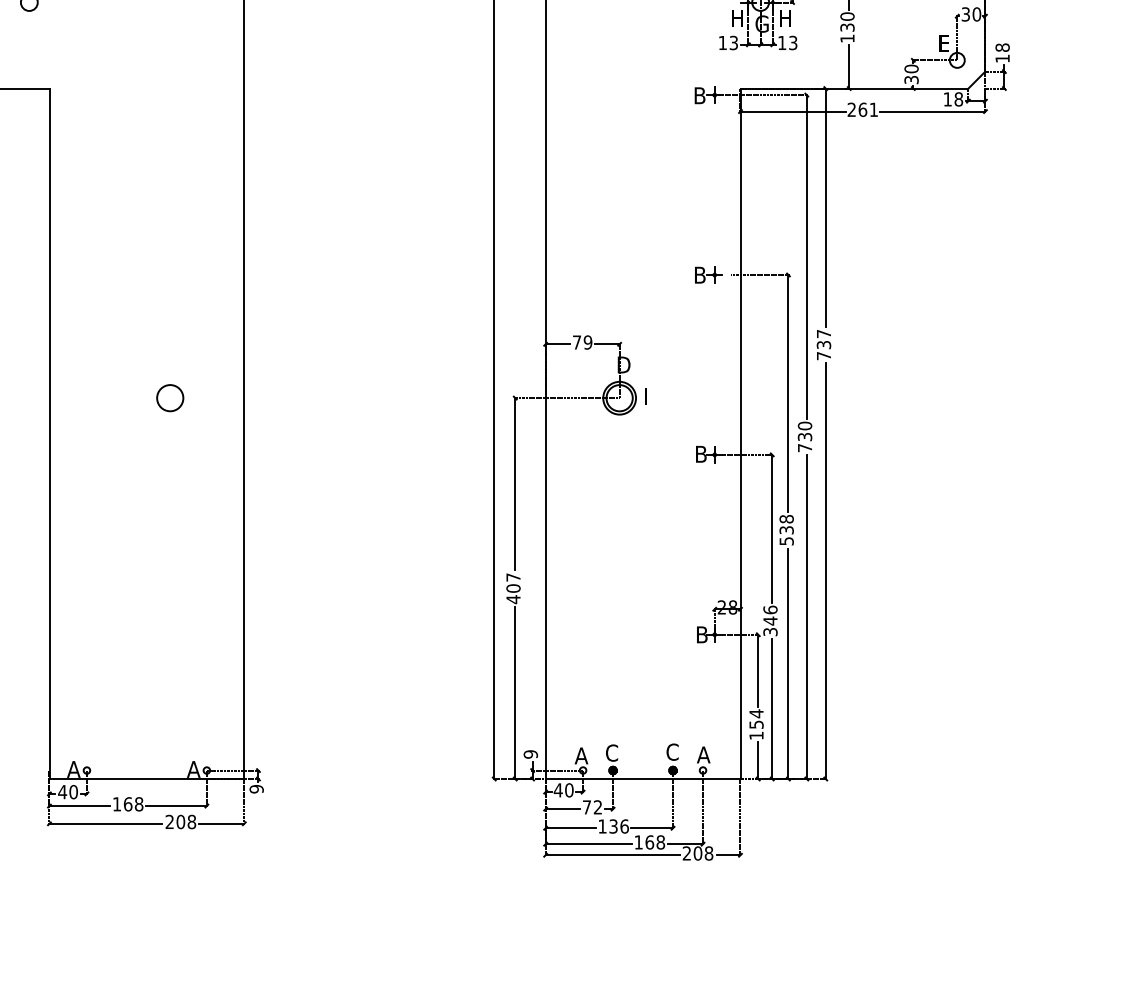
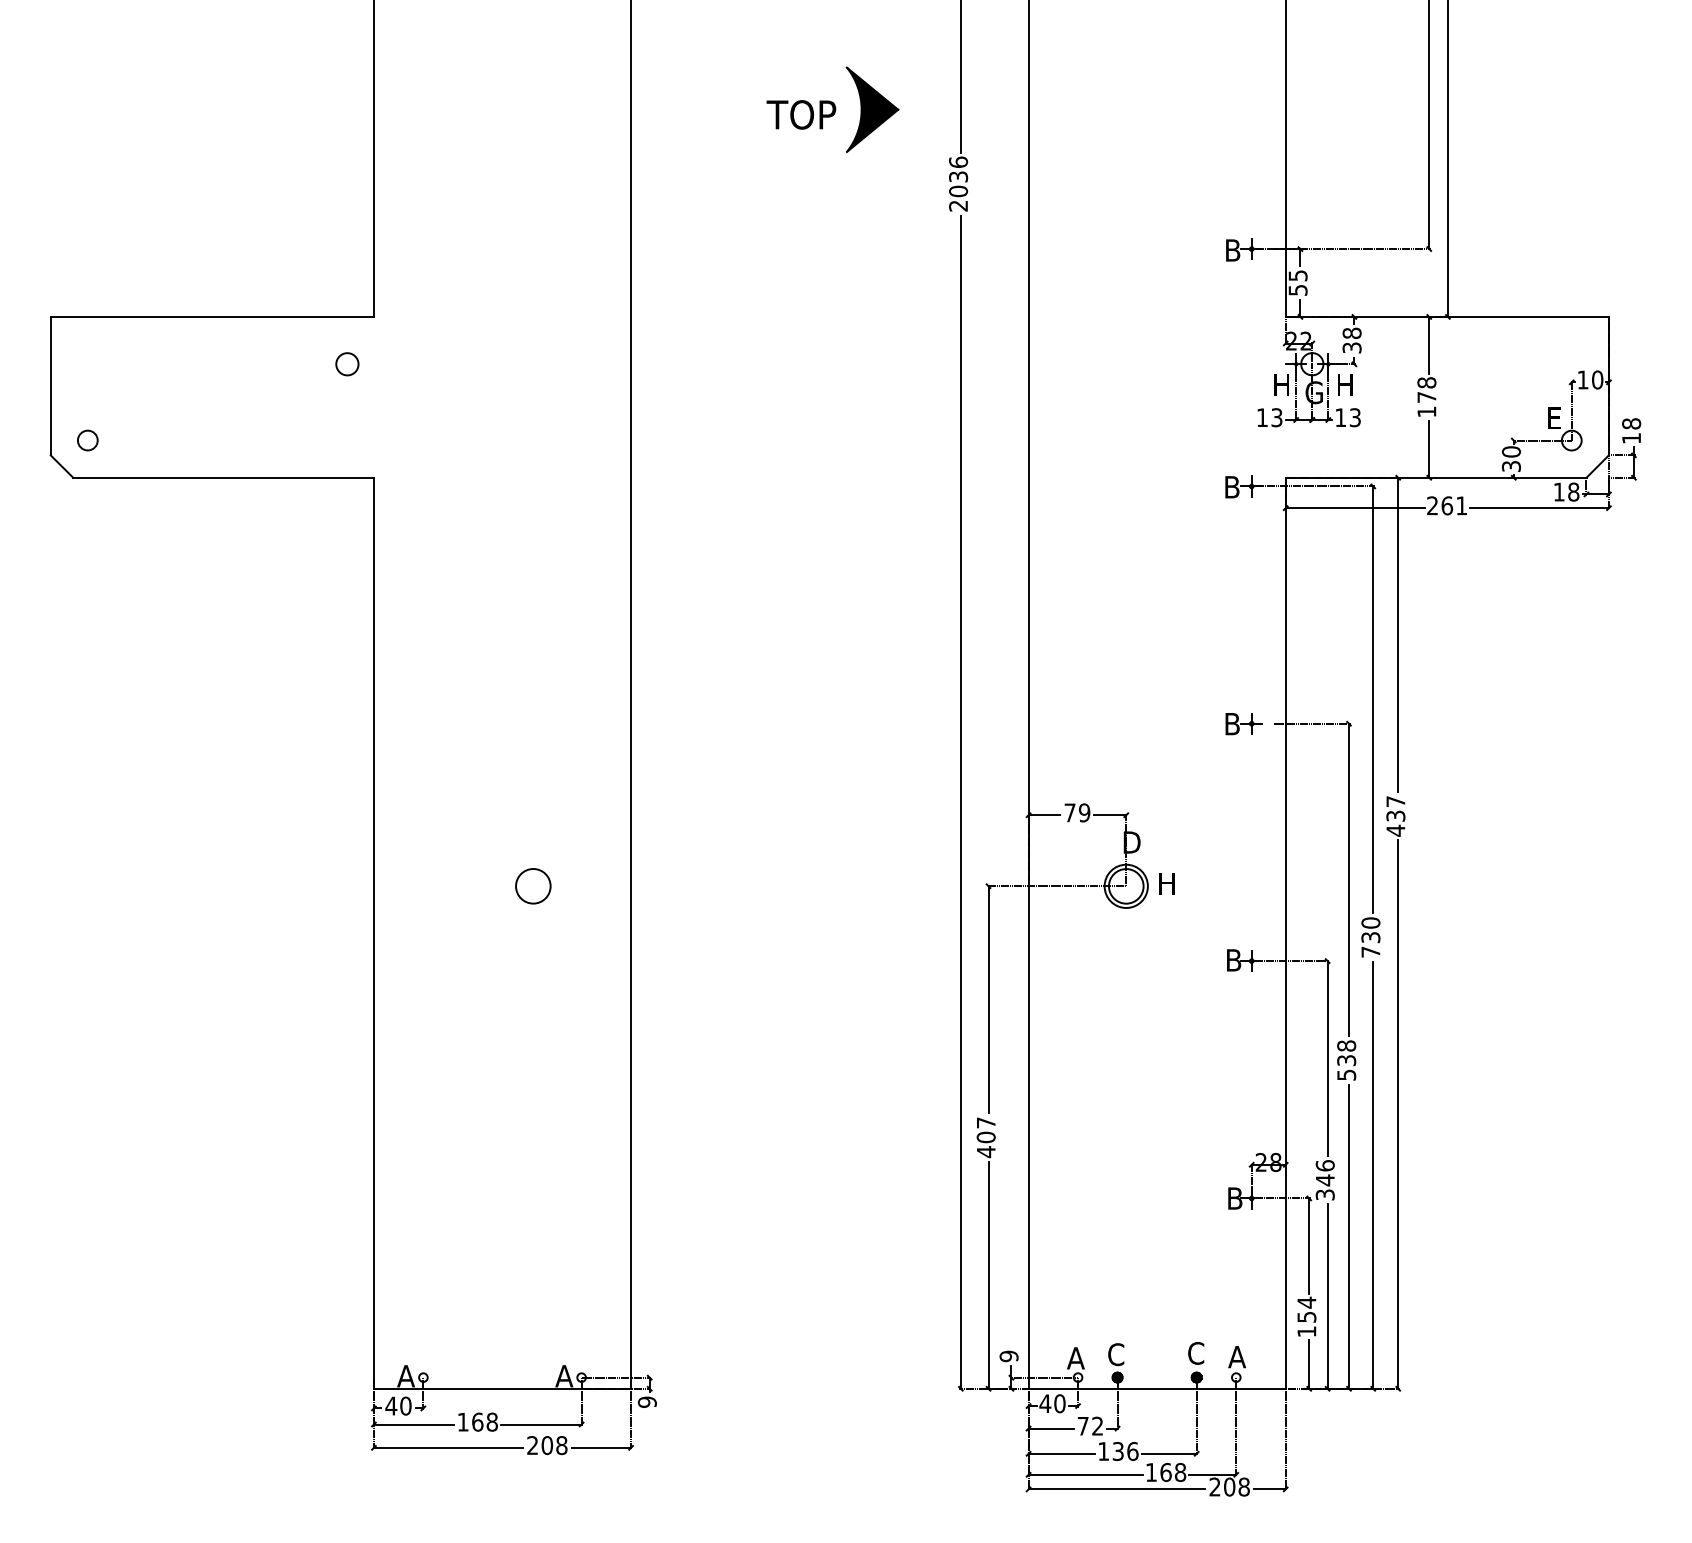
text: (965, 14) -> (1582, 379), 30 -> 10
text: (847, 21) -> (1426, 389), 130 -> 178
text: (823, 355) -> (1395, 830), 737 -> 437
text: (651, 396) -> (1168, 883), I -> H

